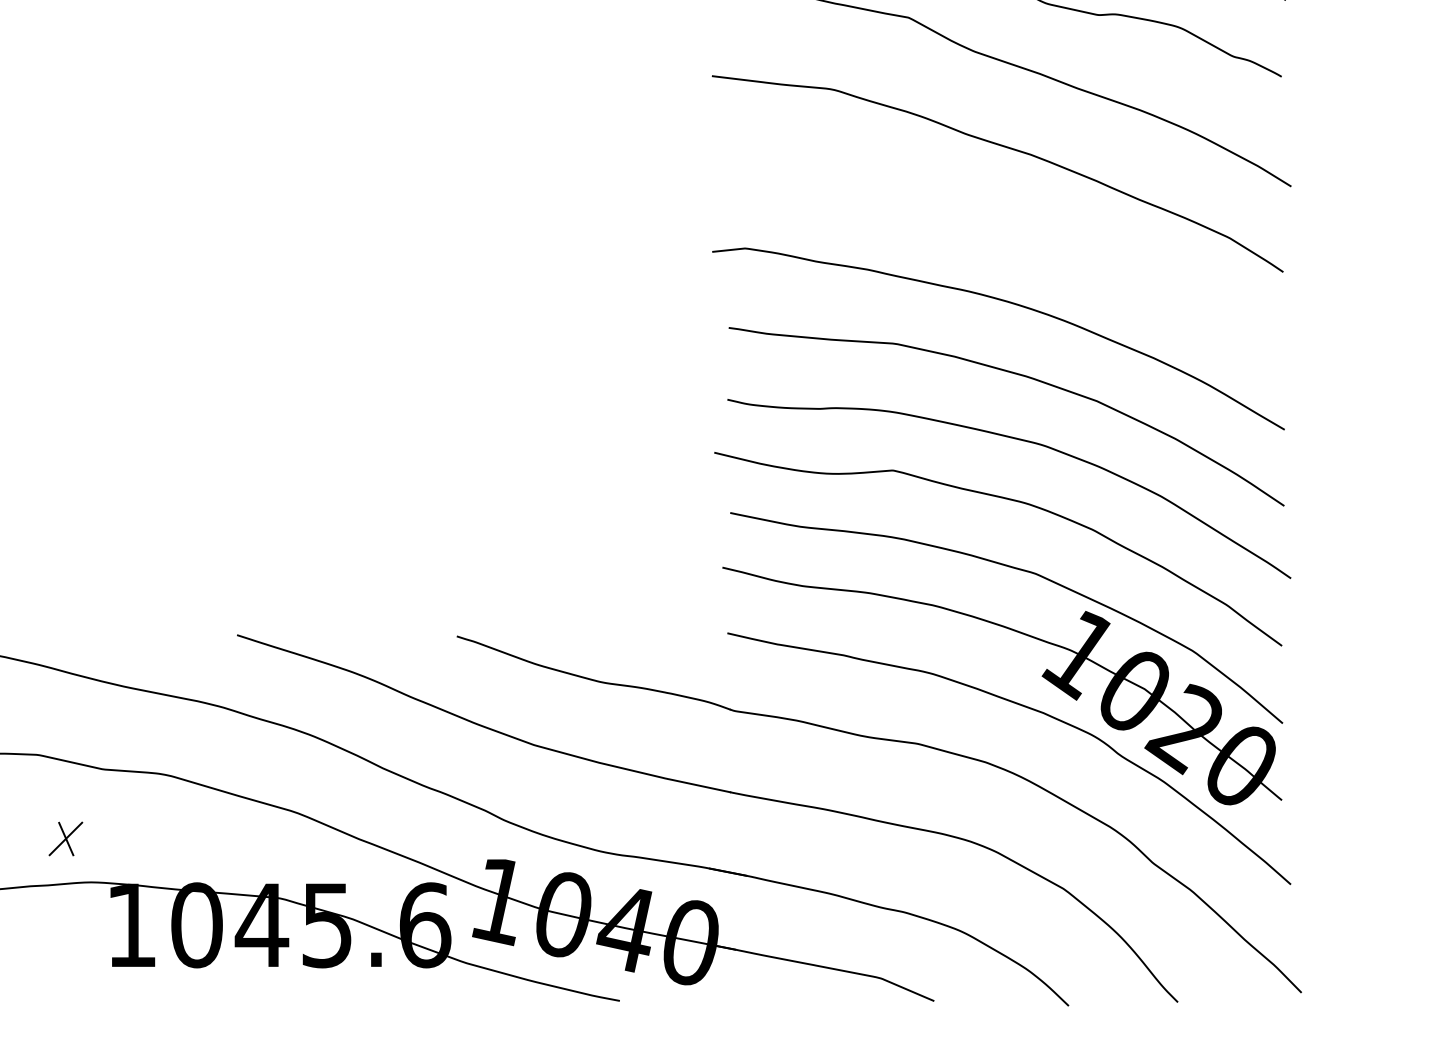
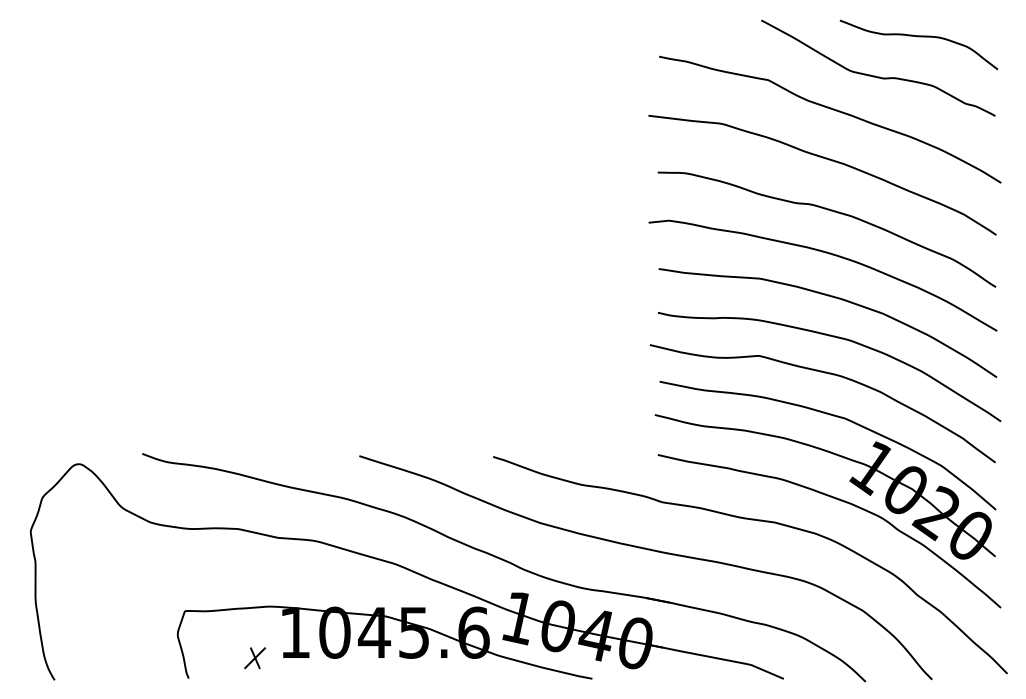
curve: (1012, 233) -> (831, 211), added
part: (66, 839) -> (255, 658), moved

